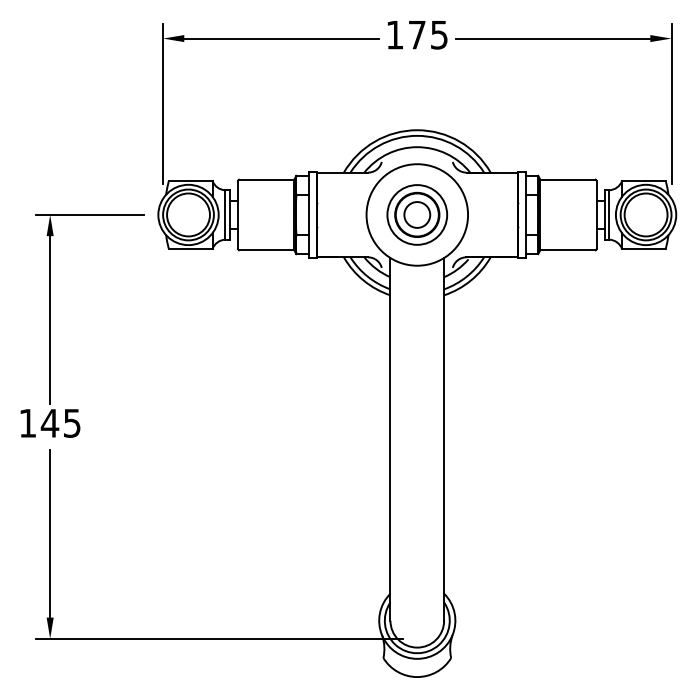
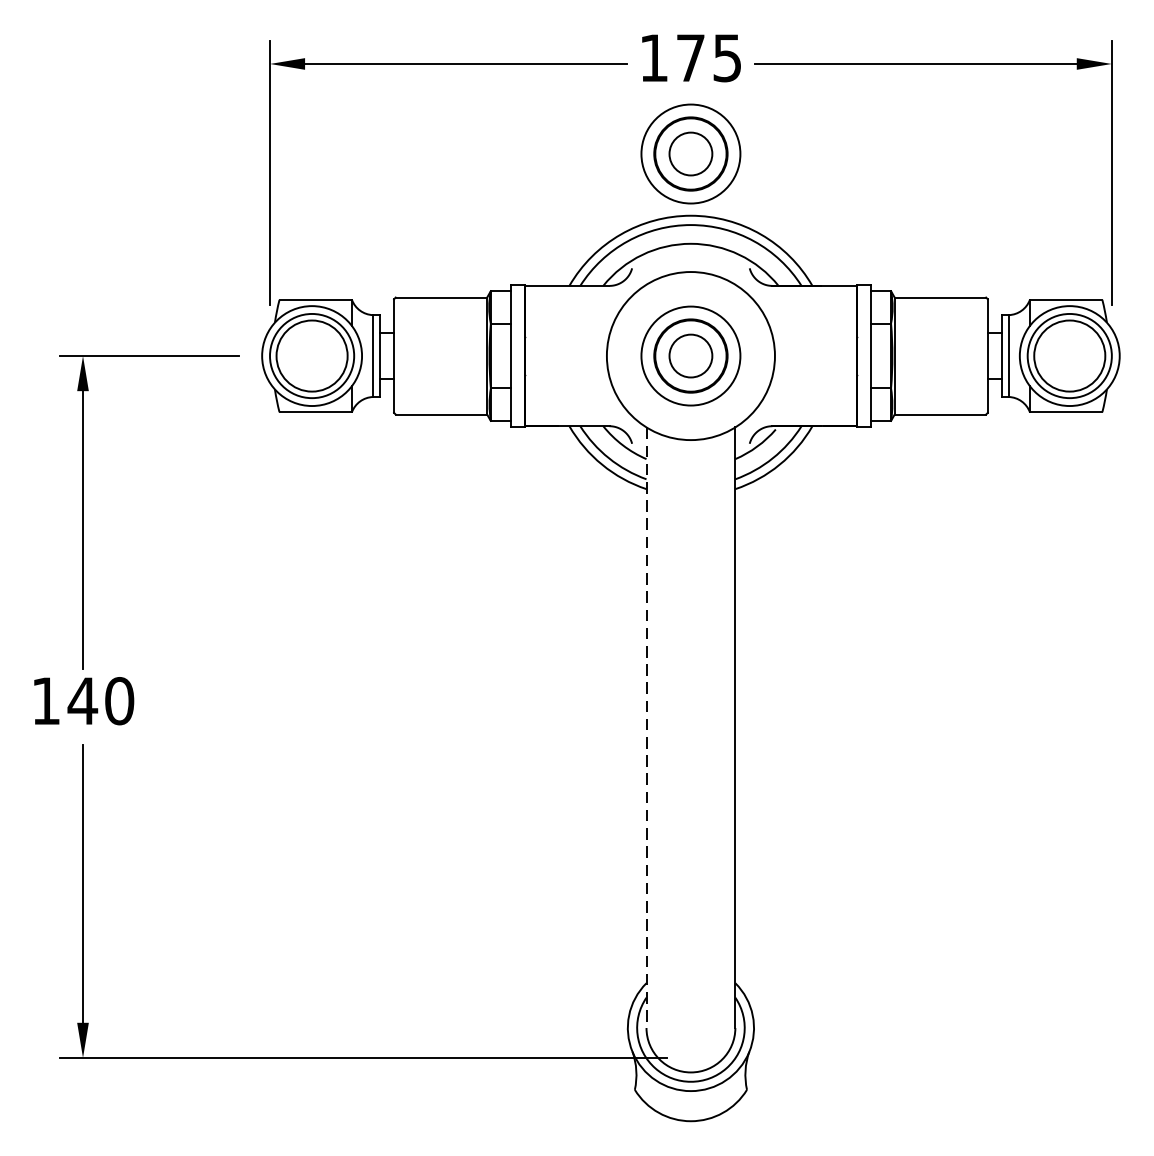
part: (417, 92) -> (691, 153), added
text: (72, 422) -> (119, 699), 145 -> 140
line: (390, 439) -> (646, 727), solid -> dashed

